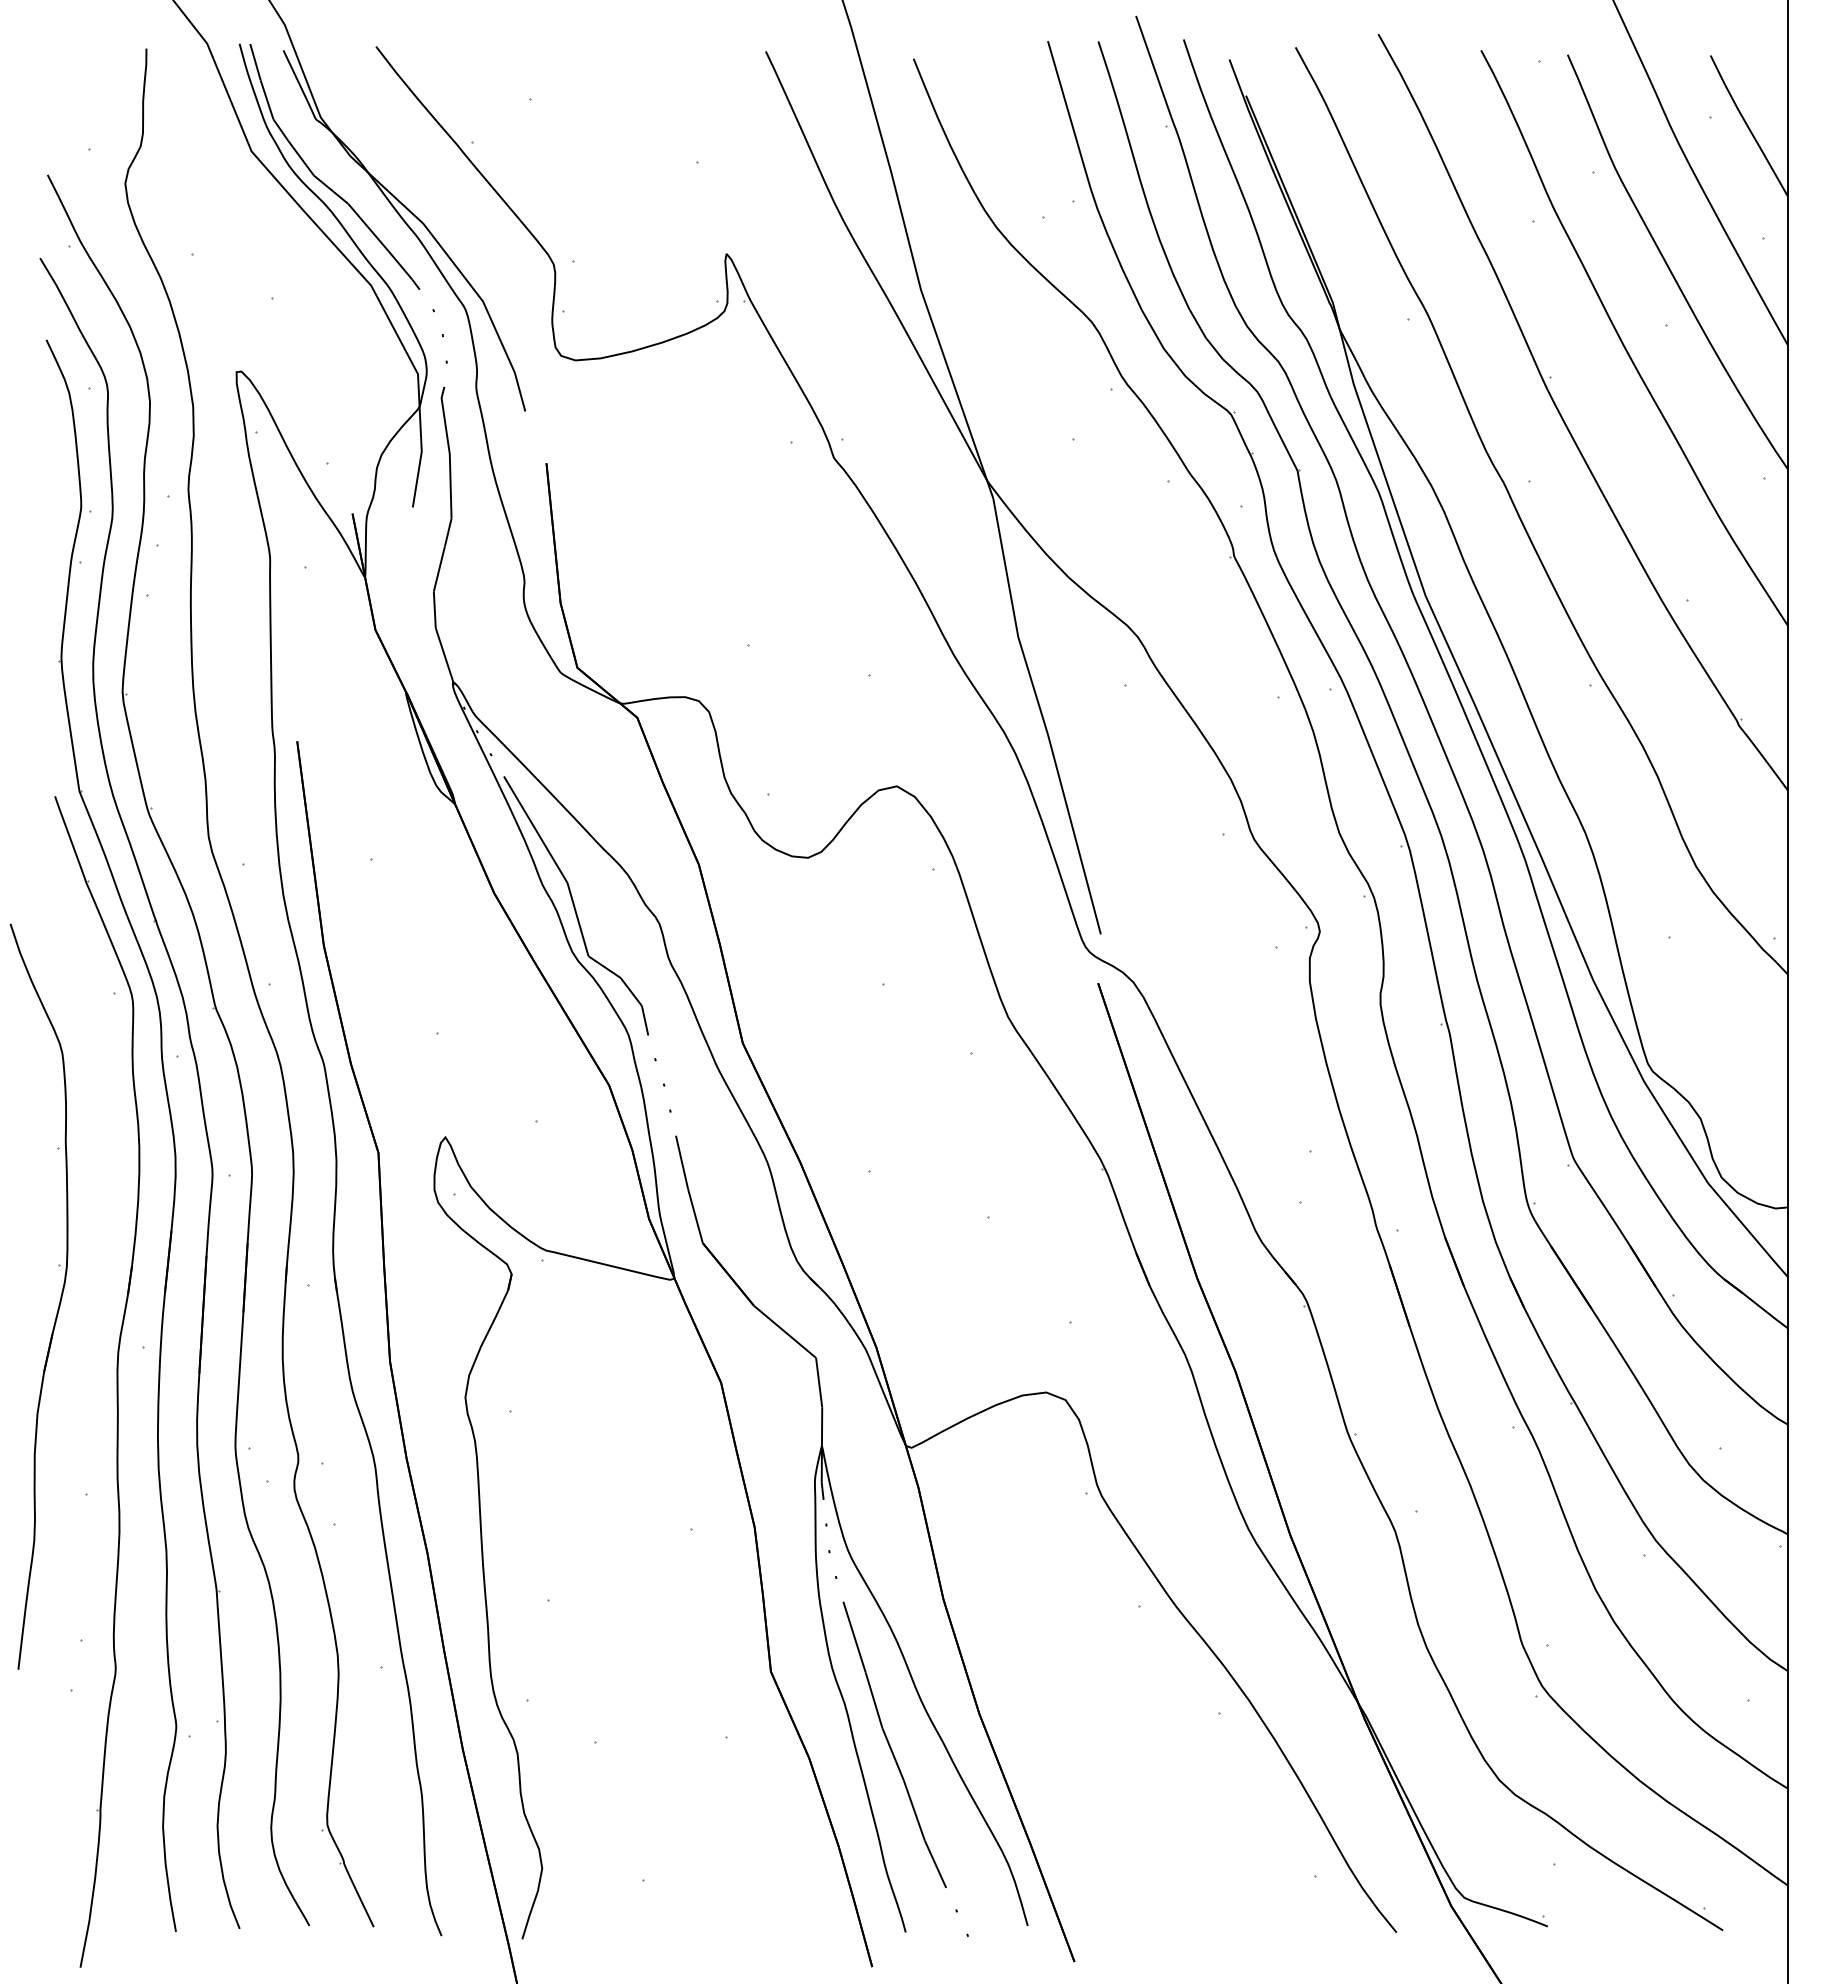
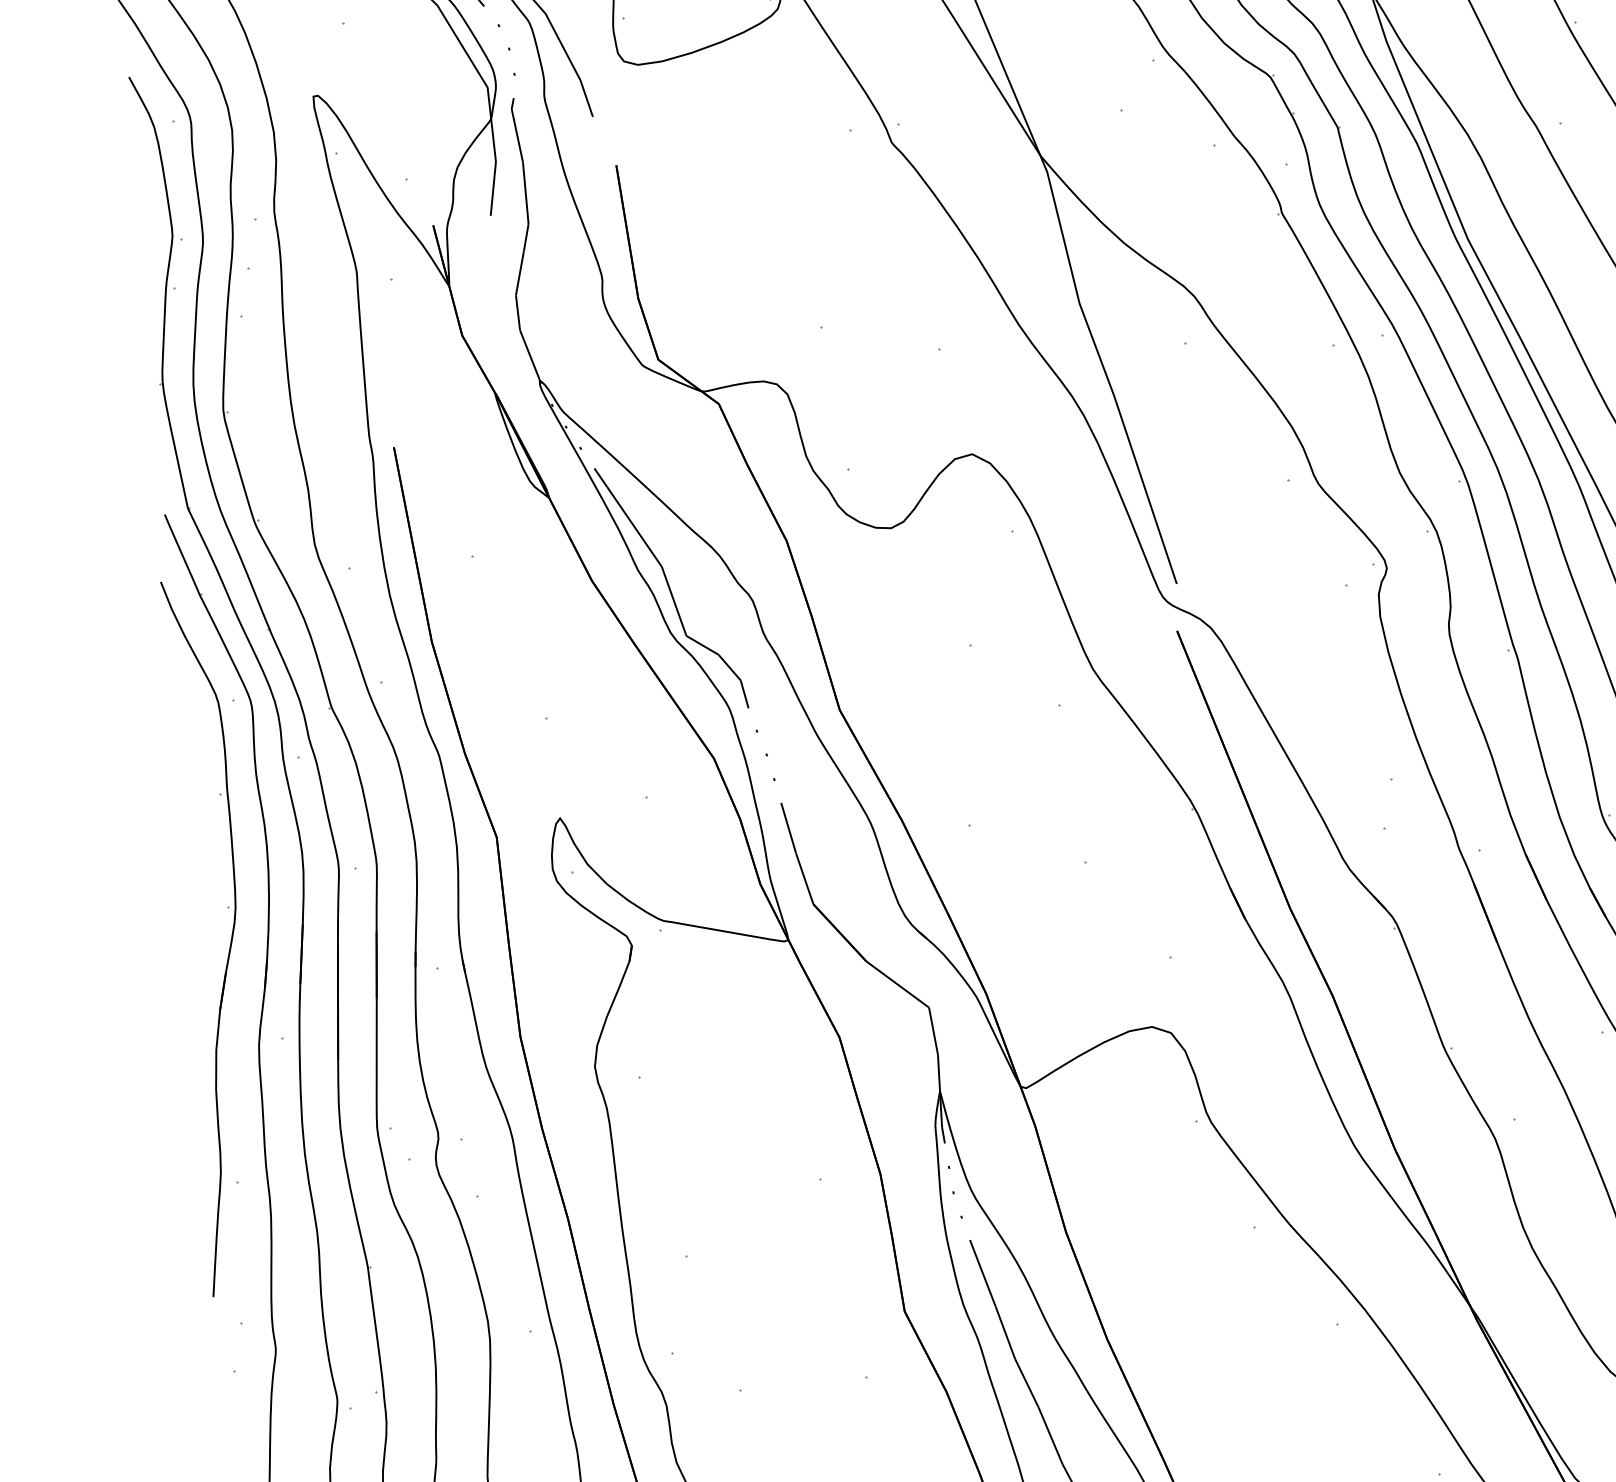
part: (59, 1300) -> (230, 940), moved

